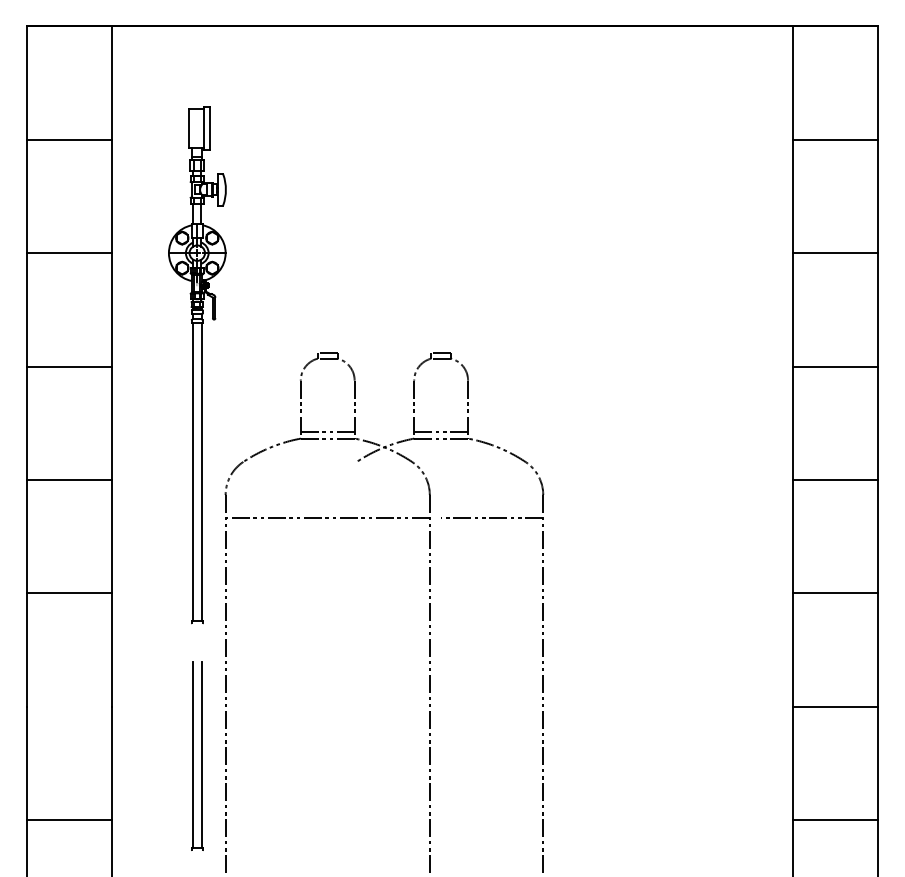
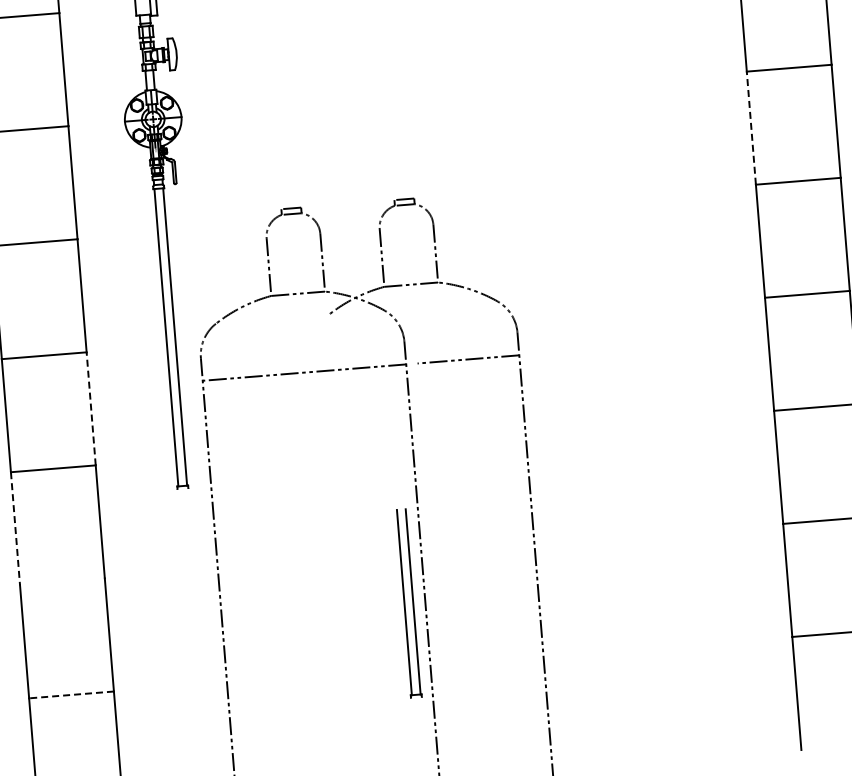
line: (792, 309) -> (751, 127), solid -> dashed
line: (327, 431) -> (297, 286), removed
line: (441, 431) -> (410, 277), removed
line: (112, 536) -> (91, 408), solid -> dashed
line: (27, 650) -> (15, 529), solid -> dashed
part: (197, 755) -> (409, 602), moved
line: (69, 820) -> (71, 695), solid -> dashed

